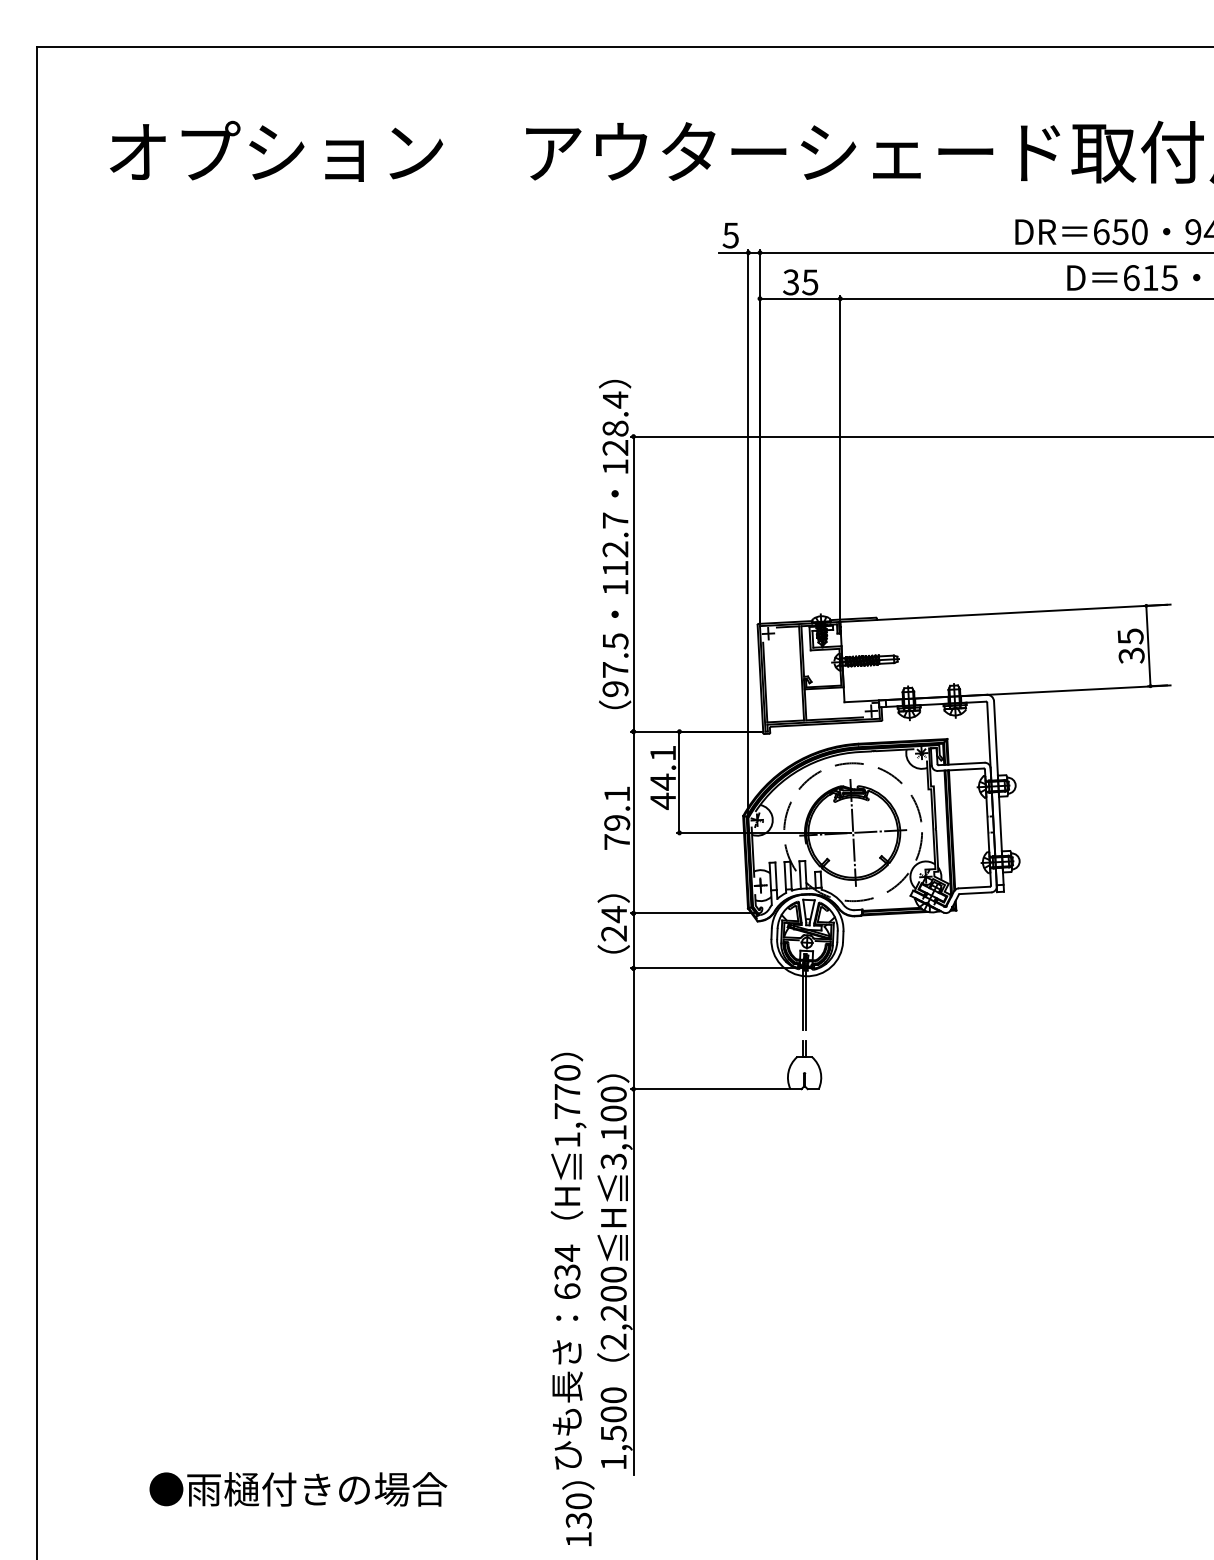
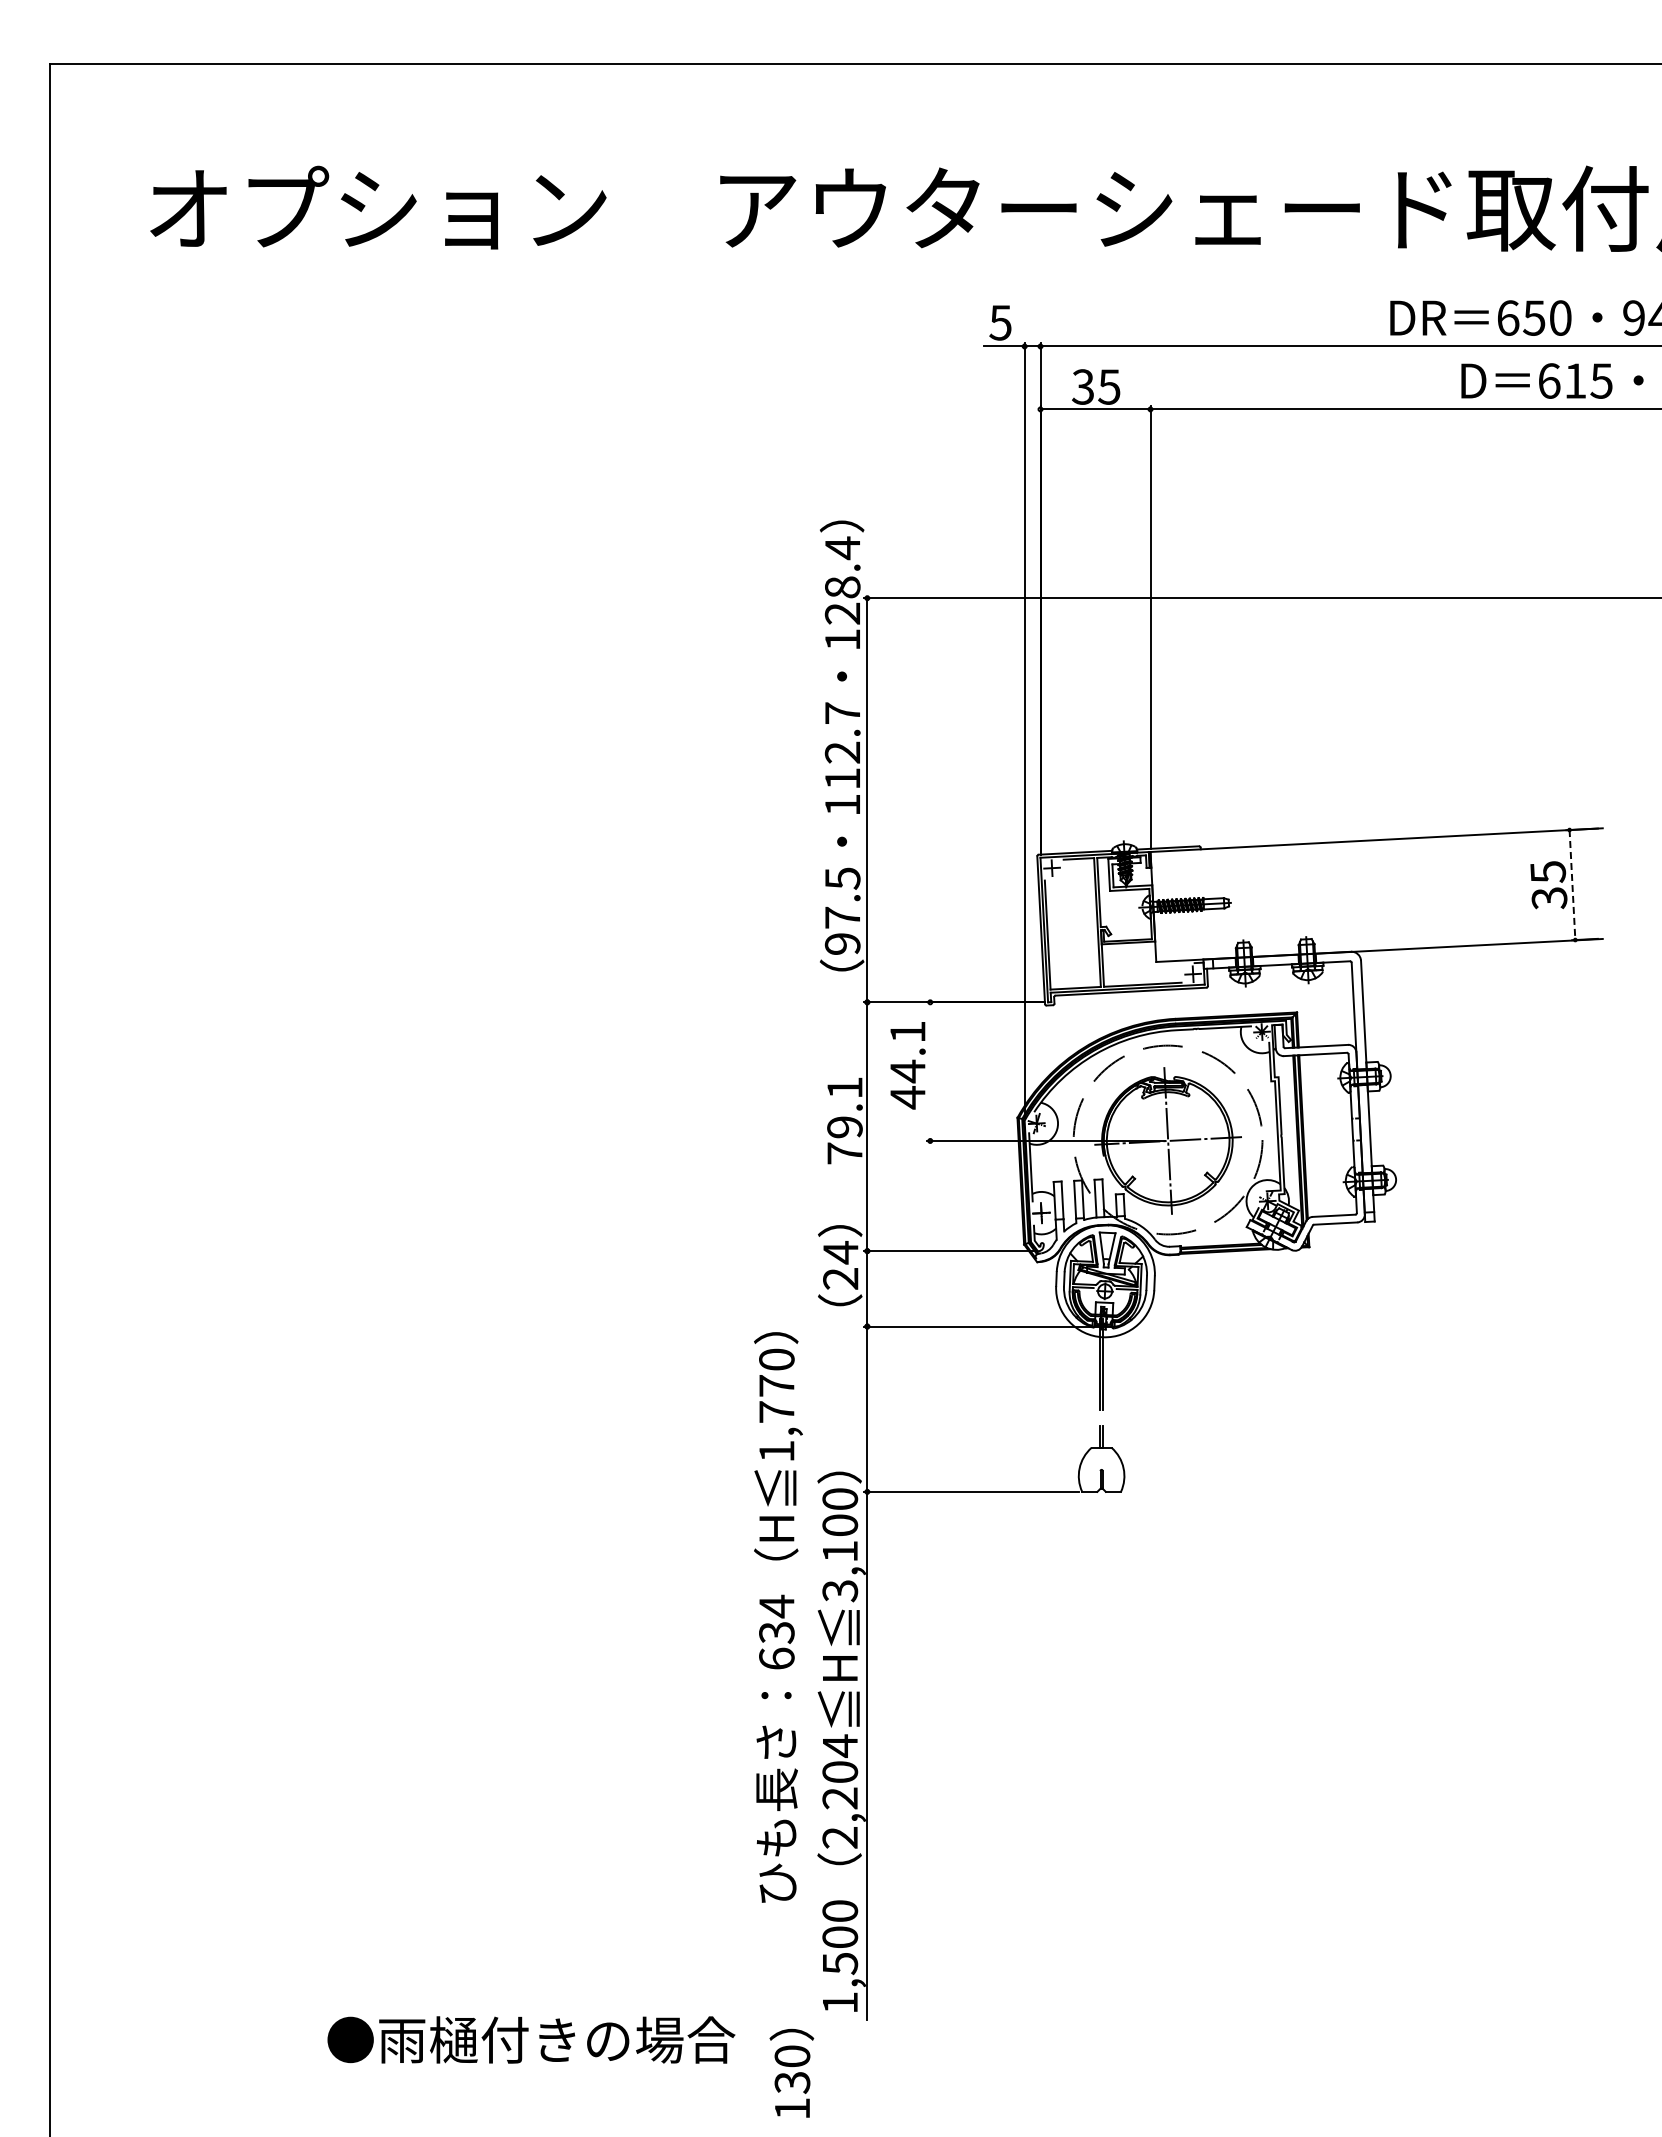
line: (1148, 646) -> (1572, 885), solid -> dashed
line: (679, 782) -> (930, 1071), removed
text: (568, 1261) -> (778, 1617), moved
text: (613, 1274) -> (840, 1745), 2,200 -> 2,204
text: (298, 1489) -> (531, 2039), moved

